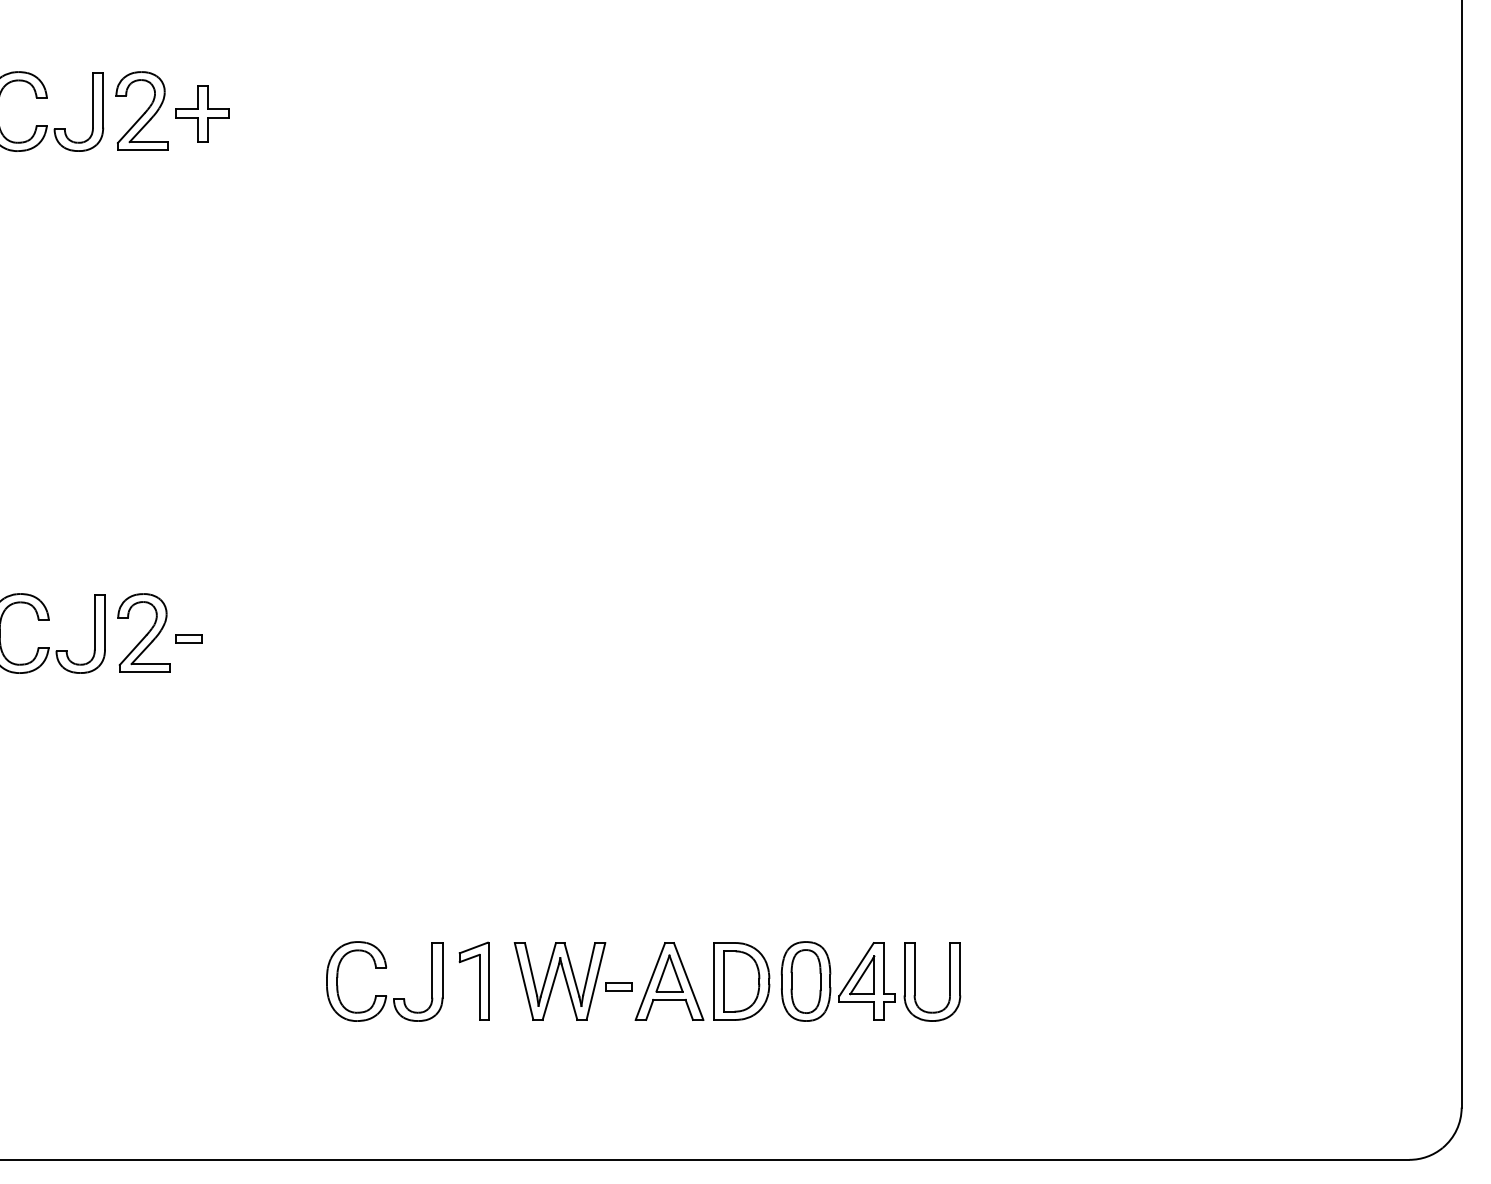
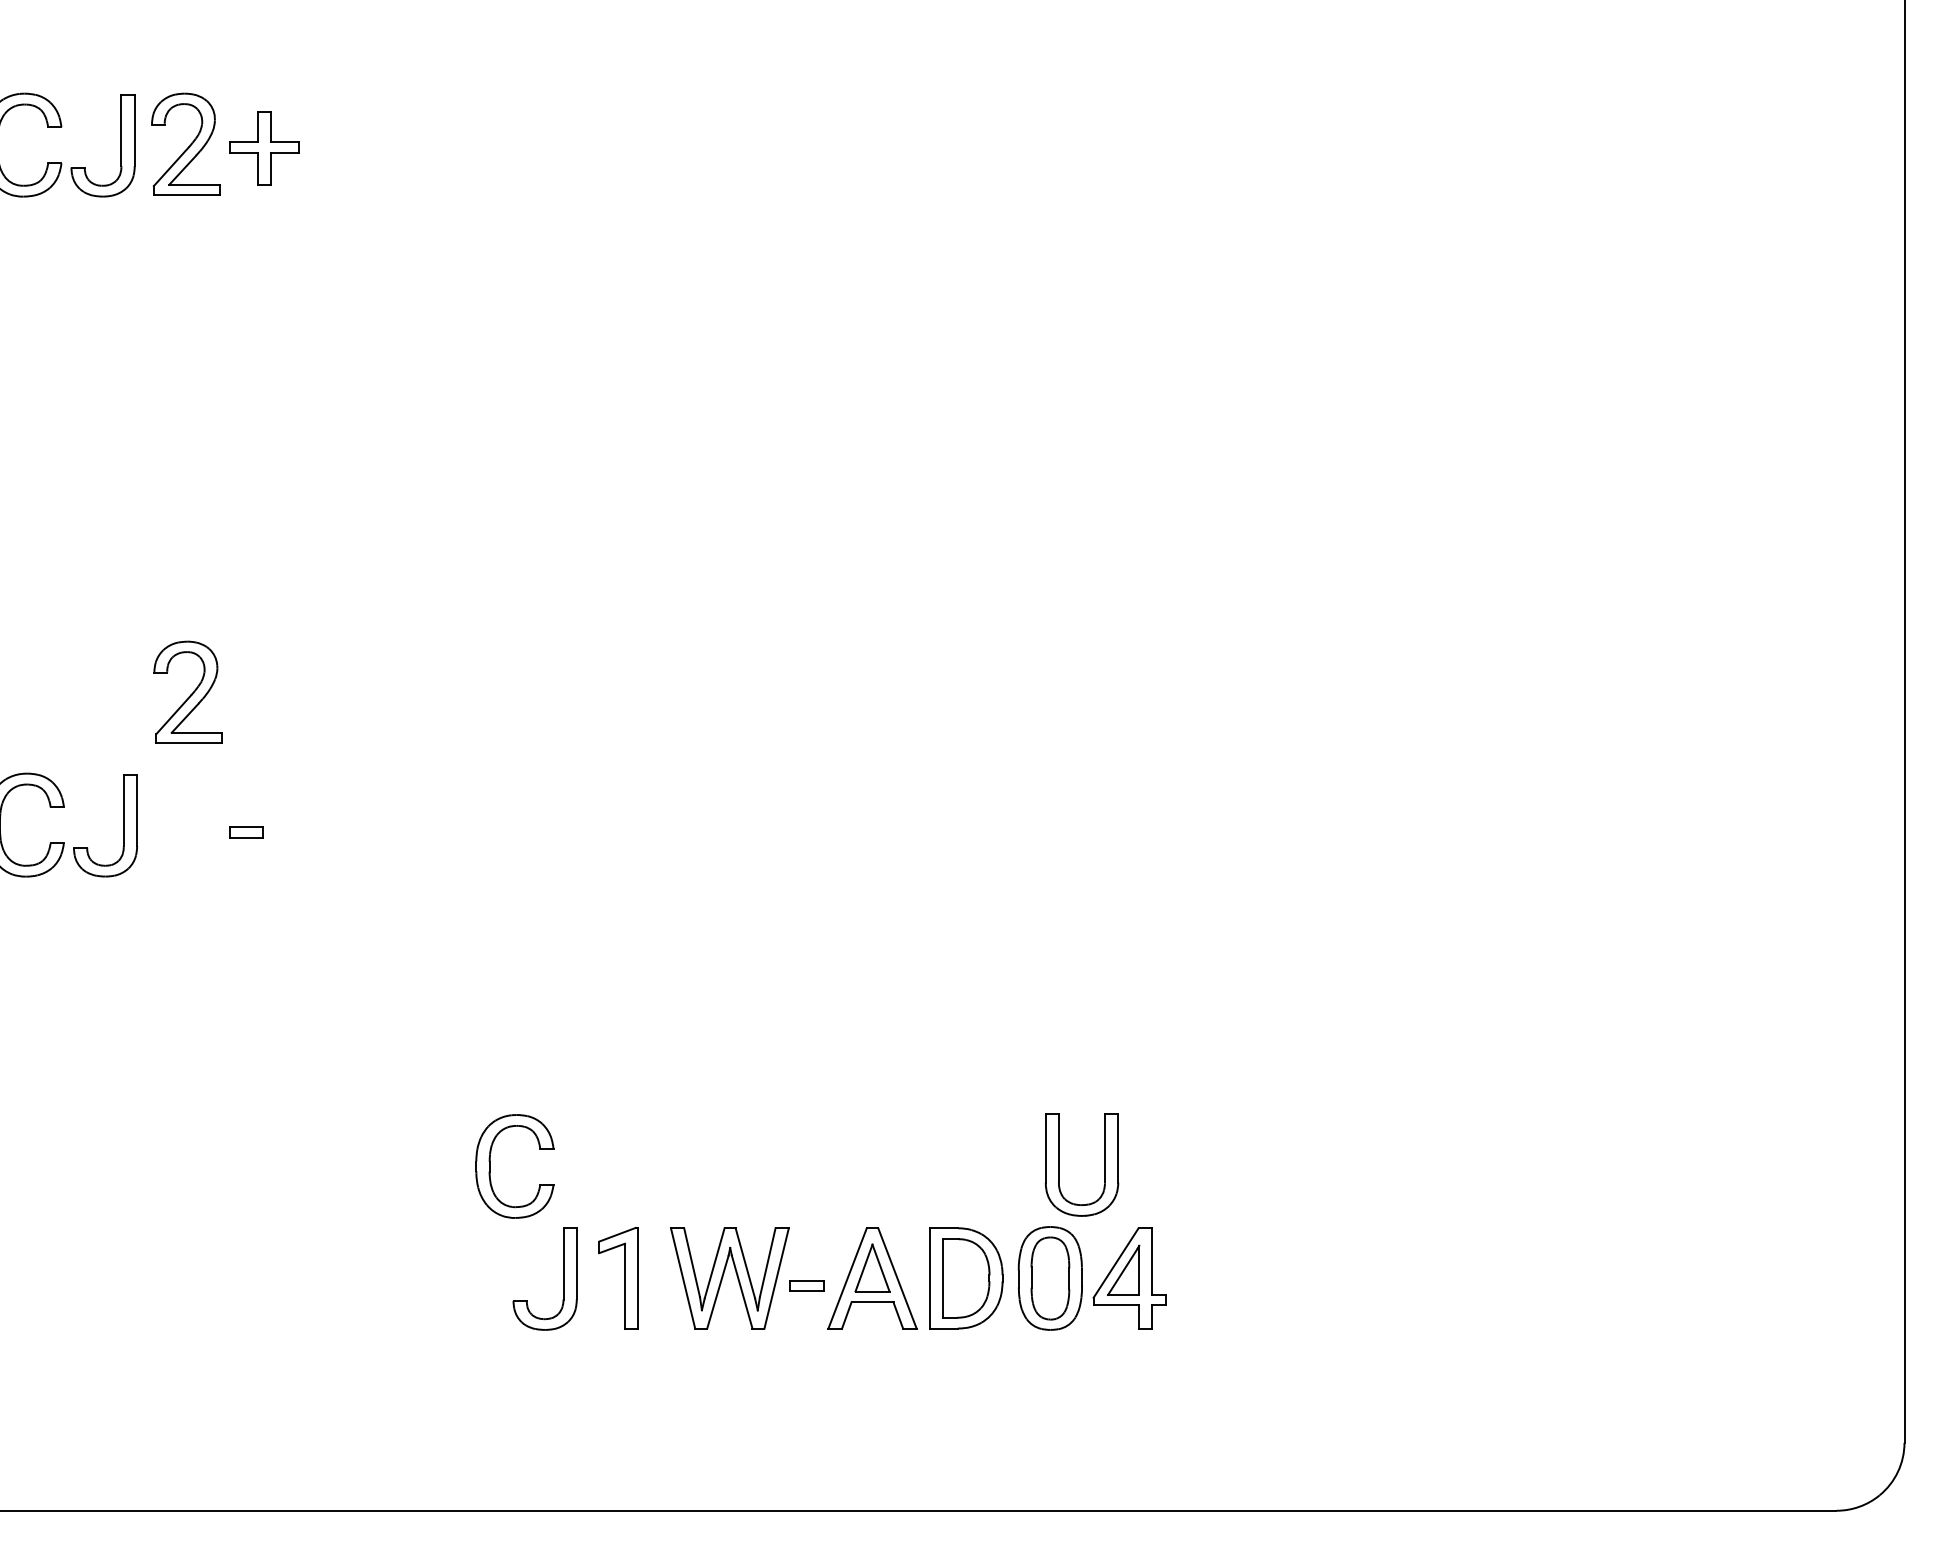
part: (143, 632) -> (187, 691), moved
part: (337, 981) -> (490, 1166), moved
part: (915, 981) -> (1059, 1164), moved

